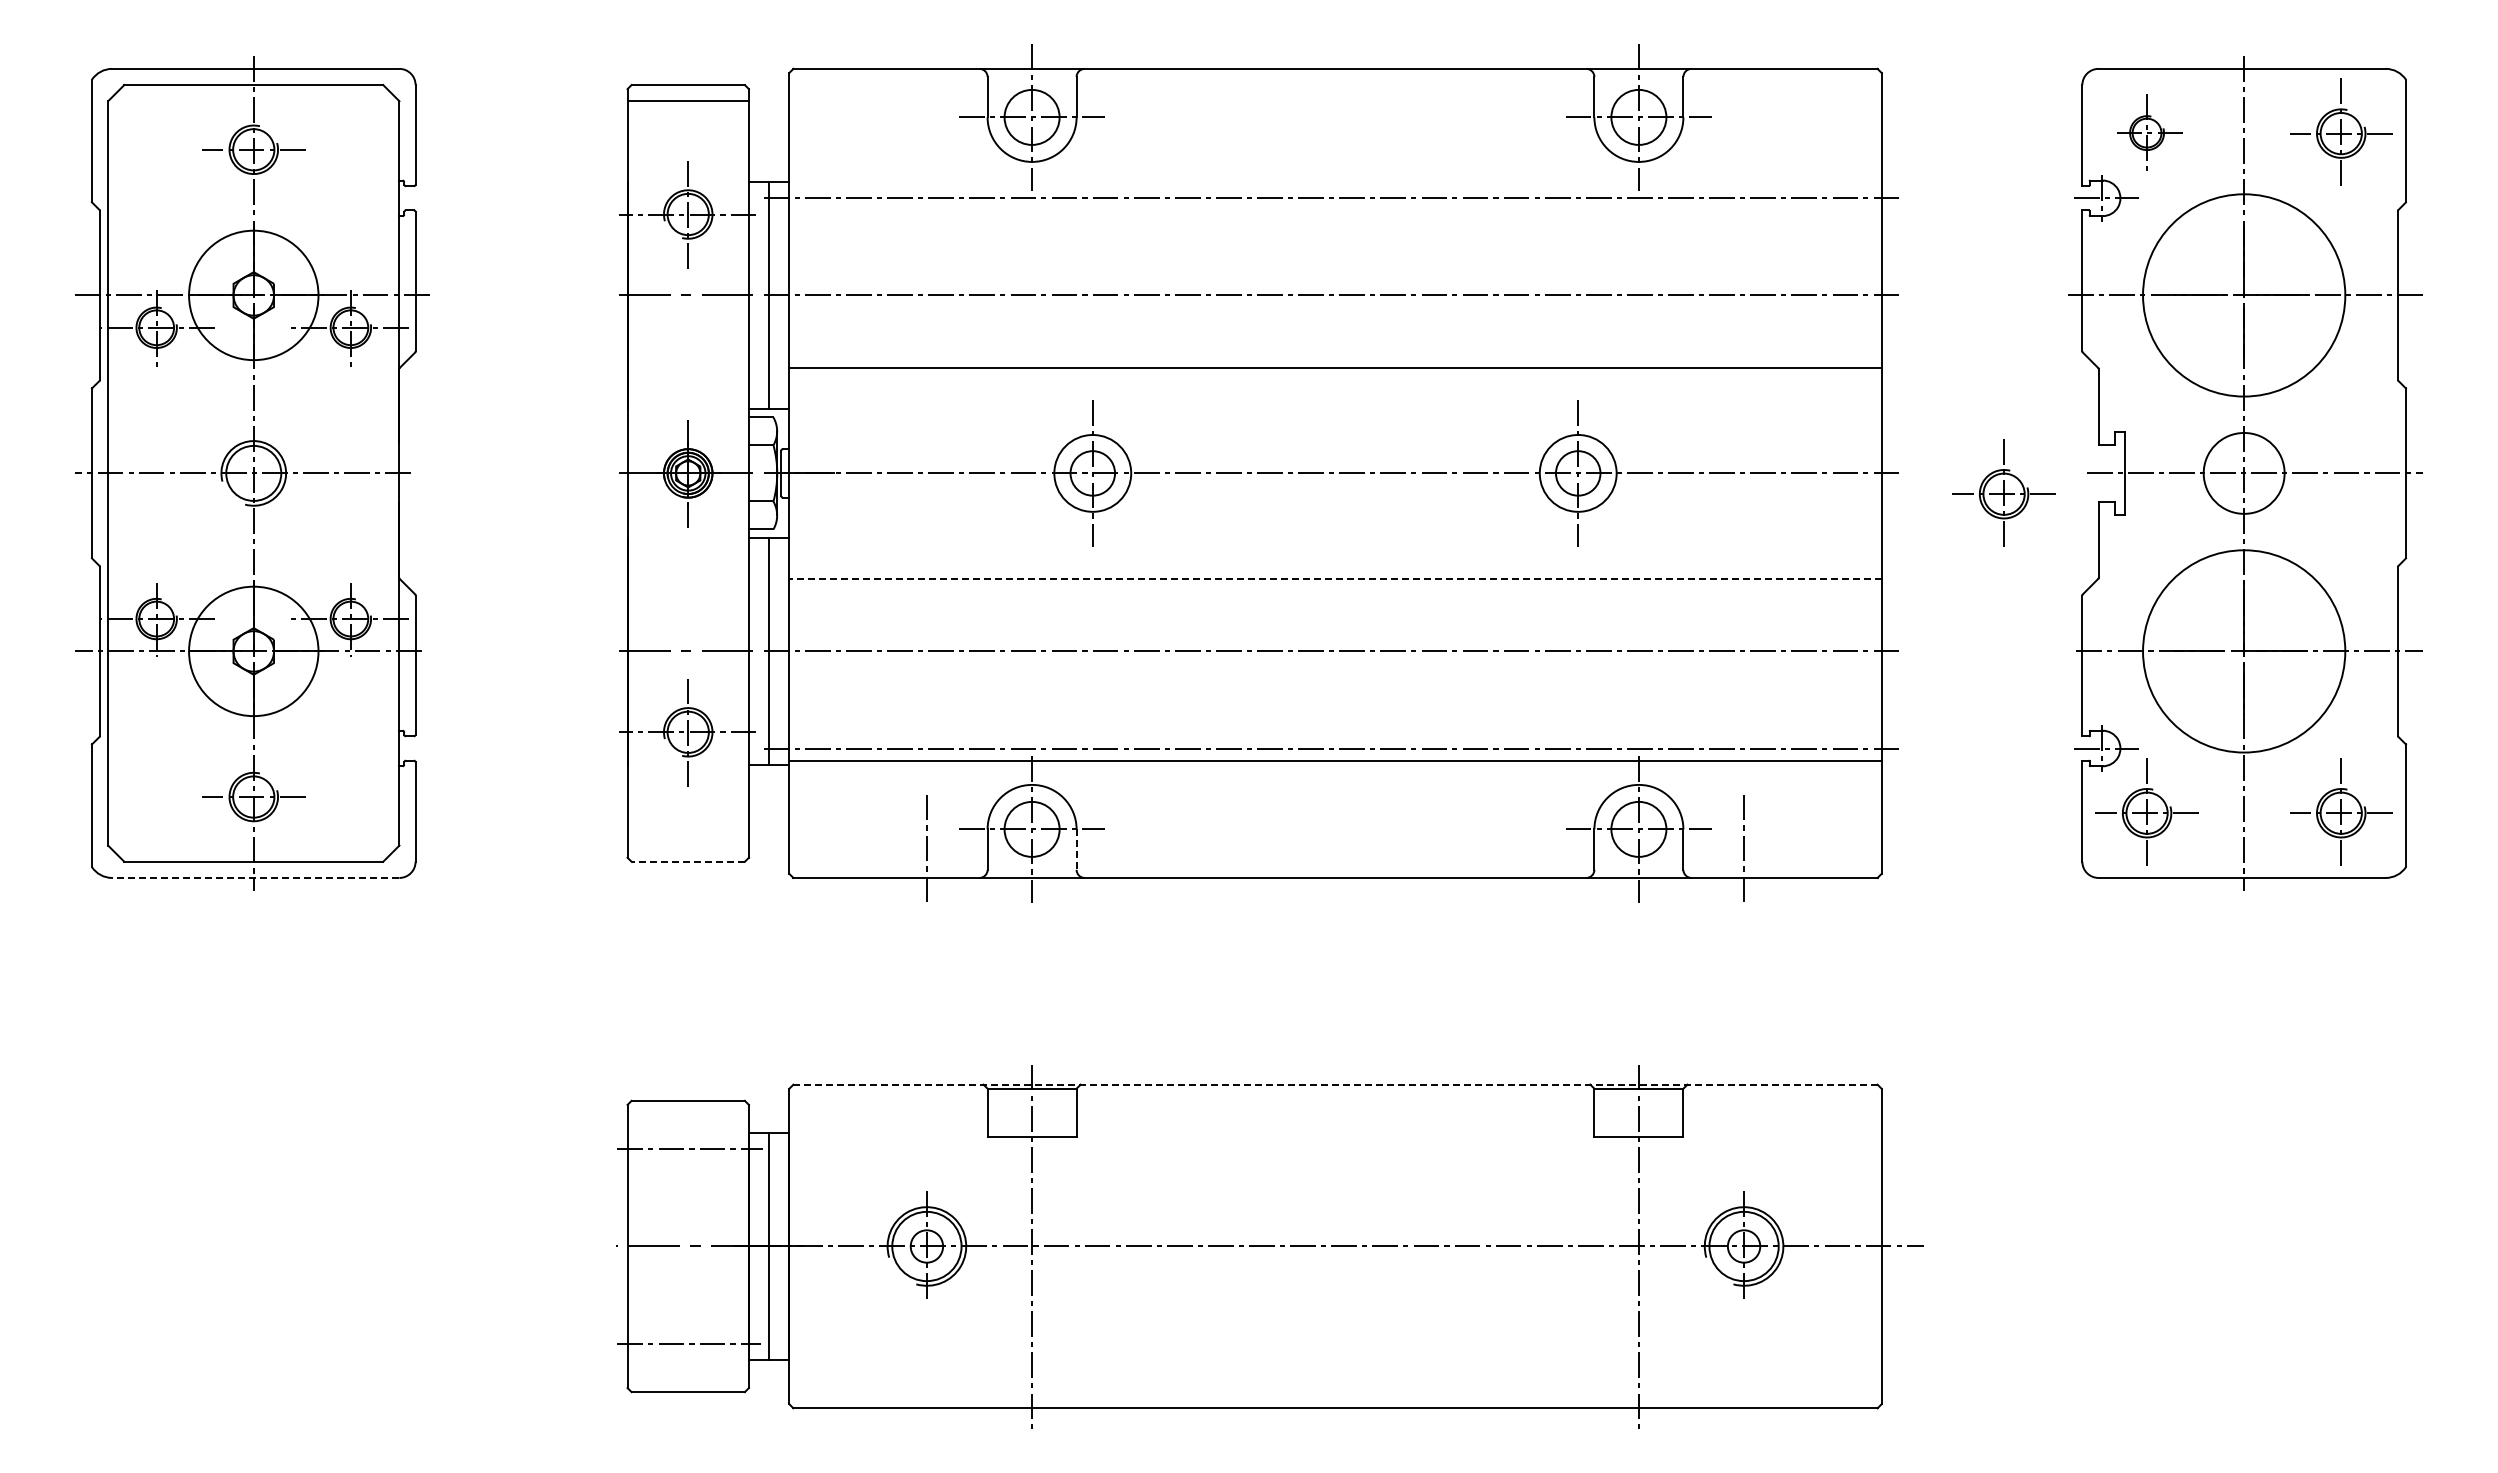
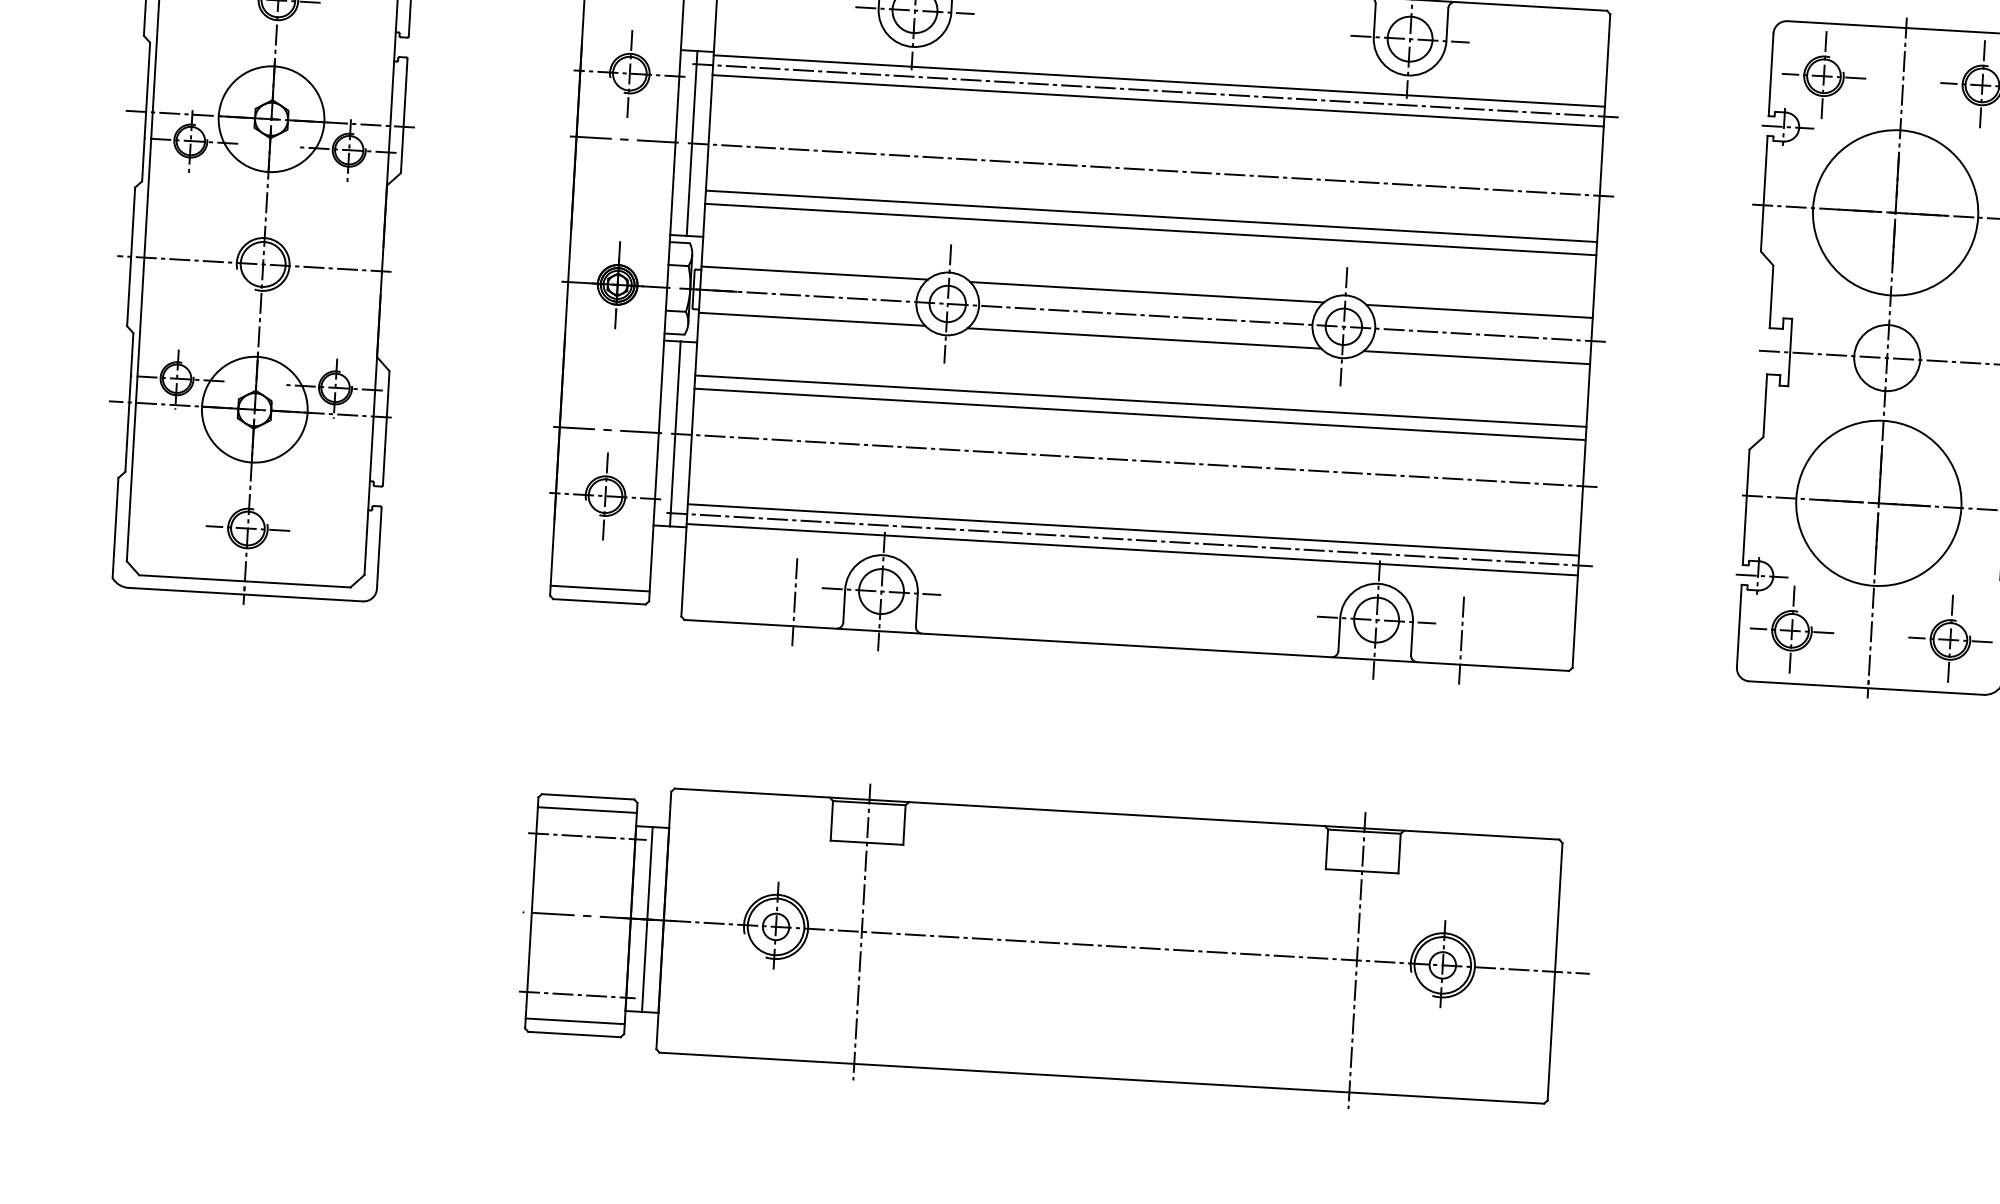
part: (2146, 131) -> (1823, 74), size x1.43
line: (1335, 186) -> (1159, 81), added
line: (1335, 210) -> (1158, 100), added
line: (1335, 352) -> (1151, 216), added
line: (927, 445) -> (814, 273), added
line: (1335, 445) -> (1147, 292), added
line: (1742, 445) -> (1479, 311), added
part: (2003, 492) -> (1689, 362), removed
line: (927, 501) -> (811, 319), added
line: (1335, 501) -> (1144, 338), added
line: (1742, 501) -> (1476, 357), added
line: (1335, 578) -> (1140, 401), dashed -> solid
line: (1335, 594) -> (1140, 414), added
line: (1335, 736) -> (1133, 530), added
line: (687, 845) -> (599, 588), added
line: (1076, 850) -> (916, 610), dashed -> solid
line: (688, 861) -> (599, 601), dashed -> solid
line: (255, 877) -> (245, 594), dashed -> solid
line: (1336, 1084) -> (1117, 814), dashed -> solid
line: (687, 1117) -> (586, 810), added
line: (687, 1375) -> (574, 1020), added

